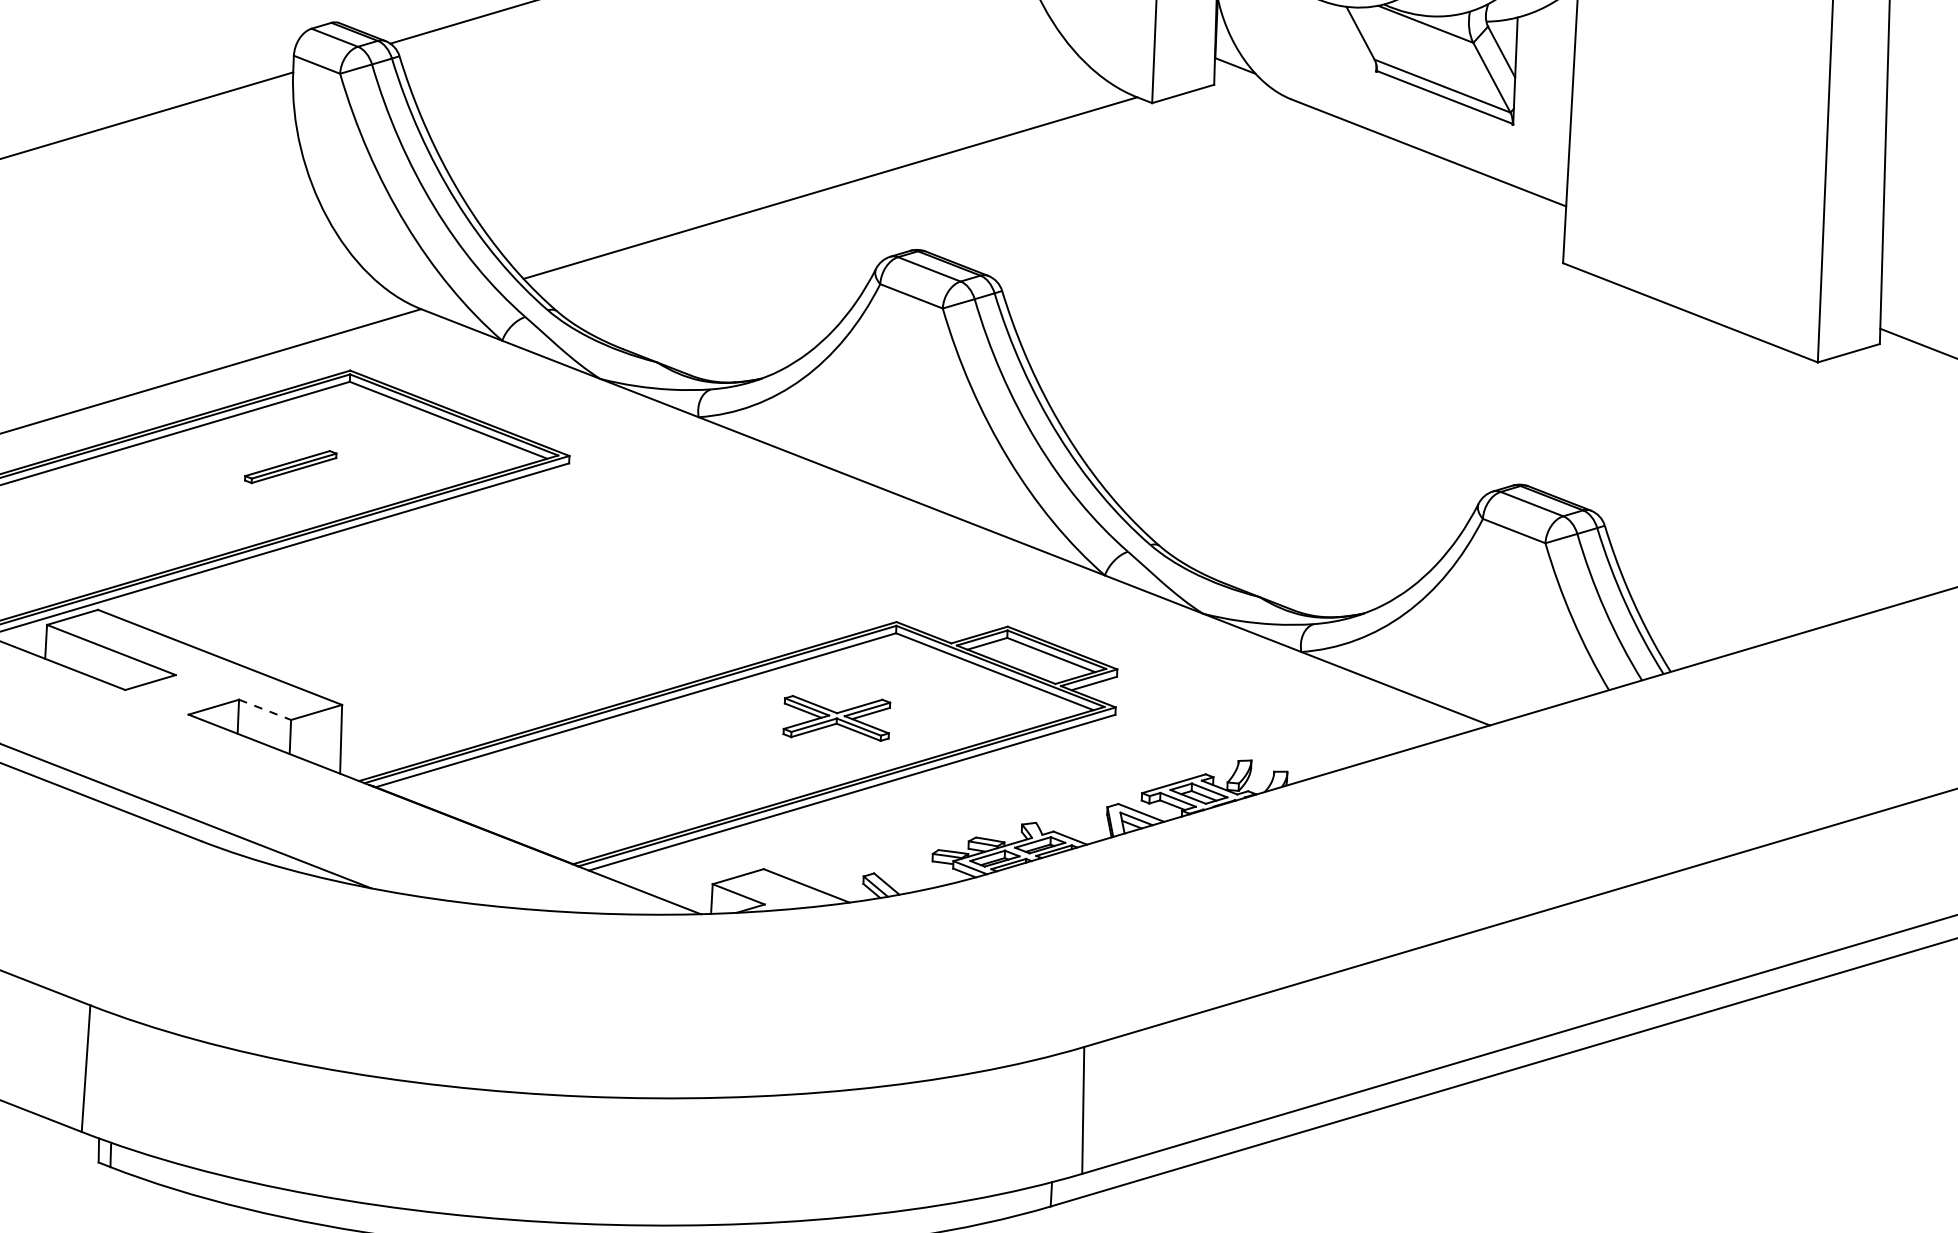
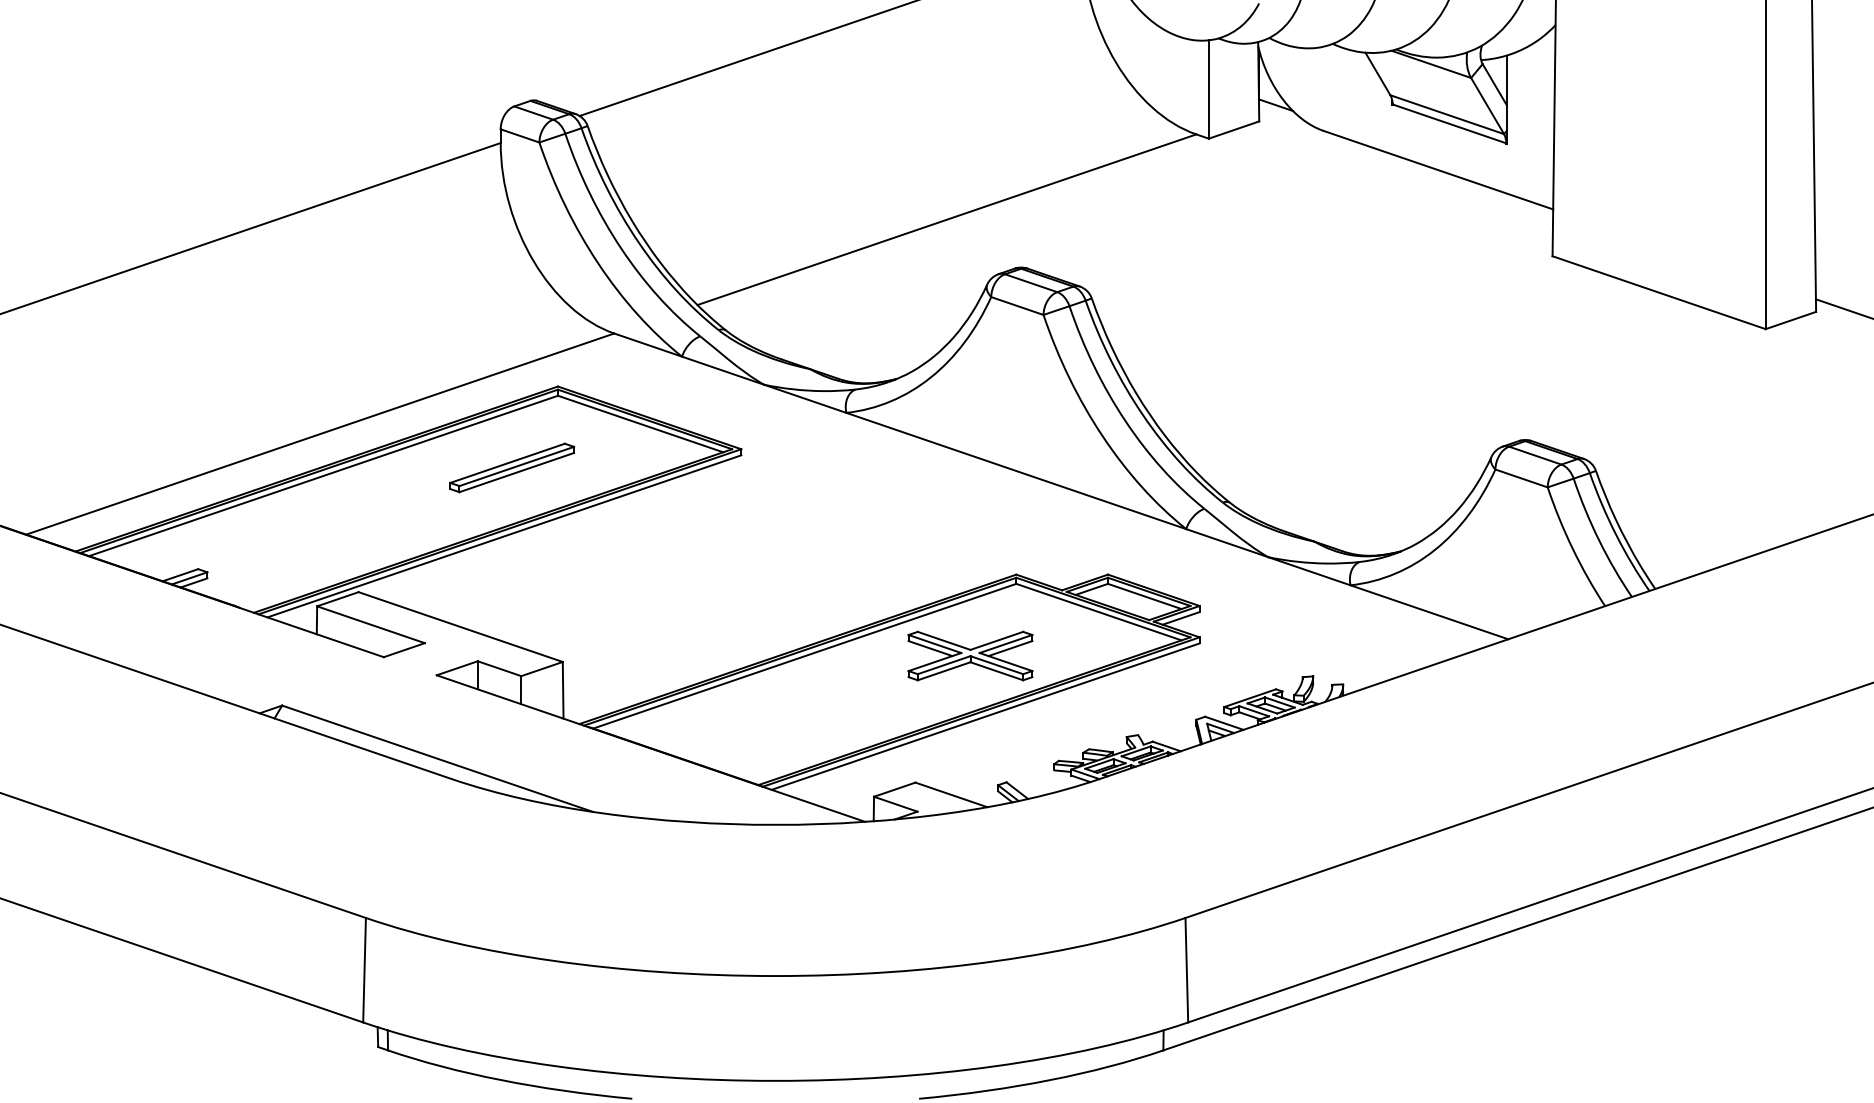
part: (291, 466) -> (512, 467), size x1.67
line: (266, 709) -> (500, 668), dashed -> solid
part: (836, 717) -> (970, 655), size x1.43

